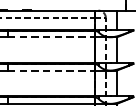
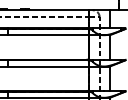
line: (51, 37) -> (48, 35), dashed -> solid
line: (51, 70) -> (48, 66), dashed -> solid

